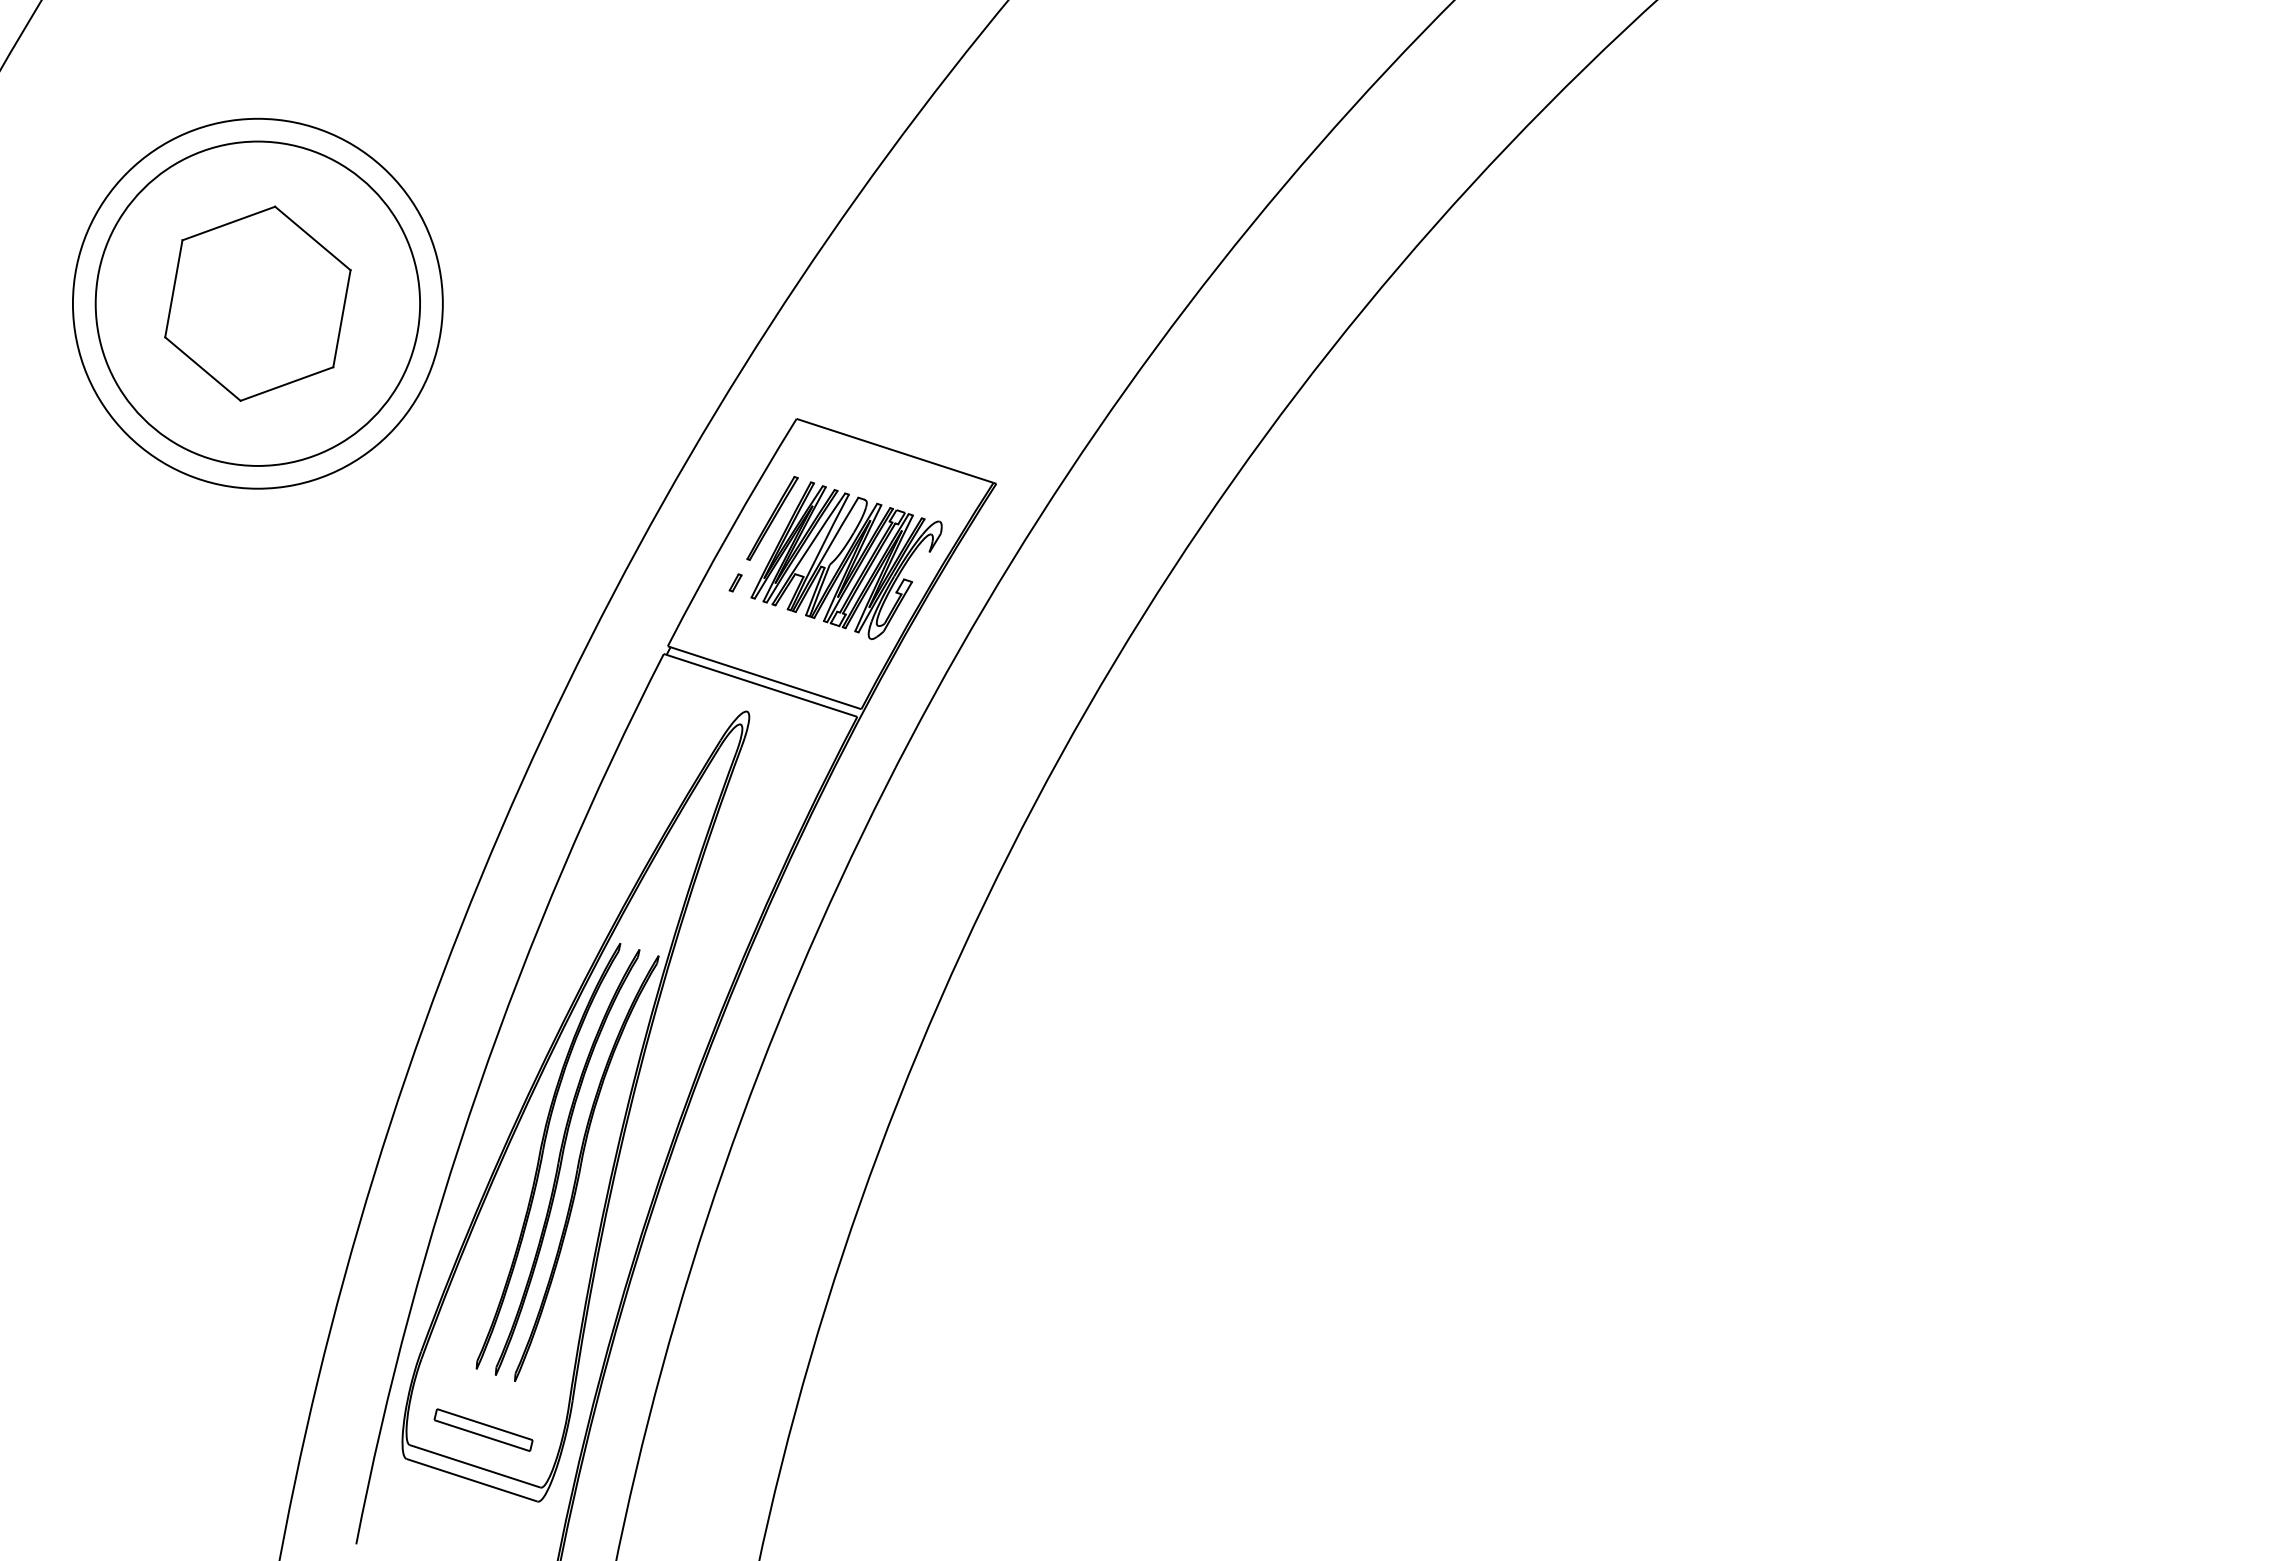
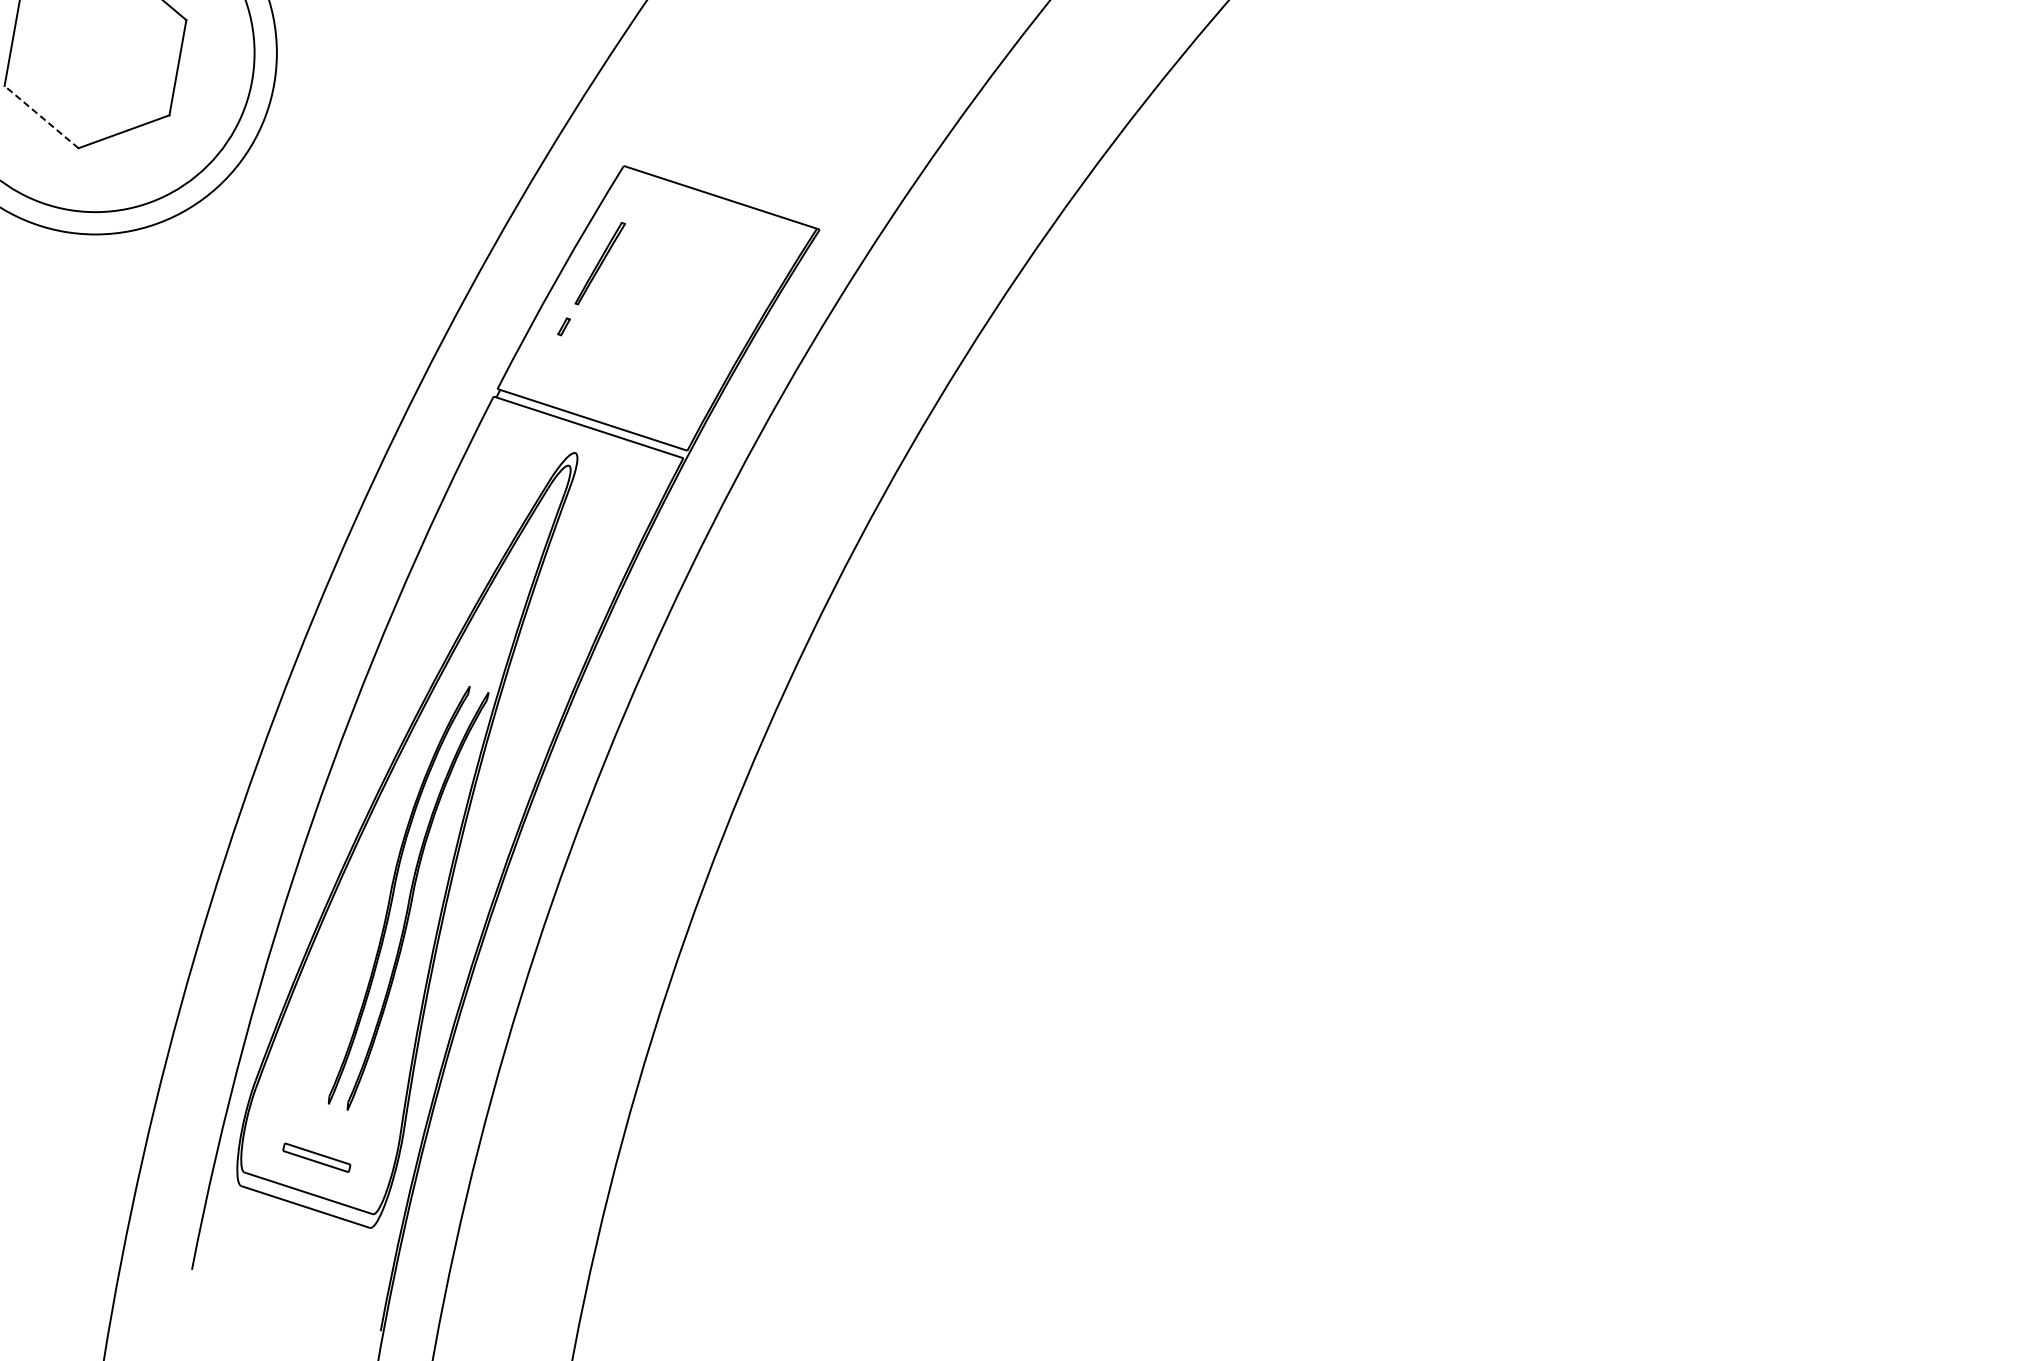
line: (202, 368) -> (41, 116), solid -> dashed
part: (846, 560) -> (672, 304), removed
part: (548, 1156) -> (380, 889), removed
part: (483, 1429) -> (316, 1157), size x0.7

